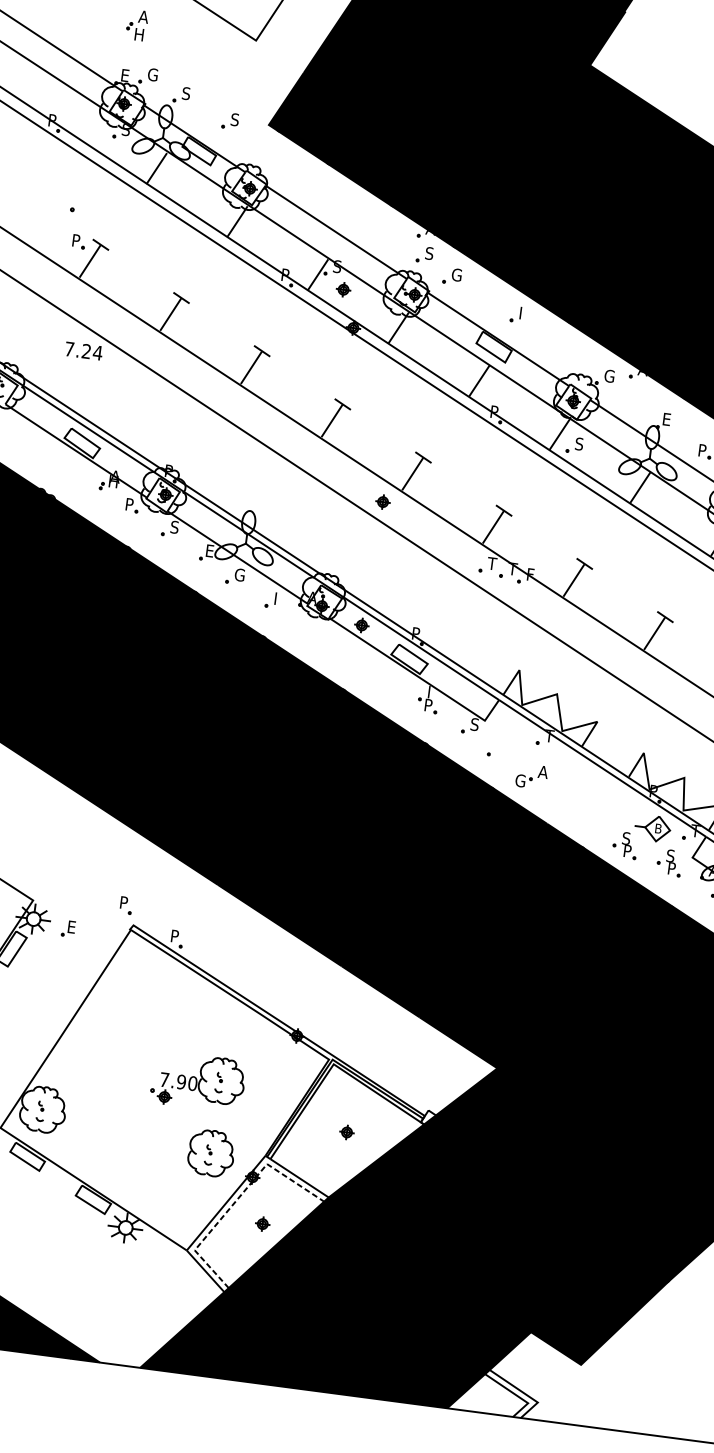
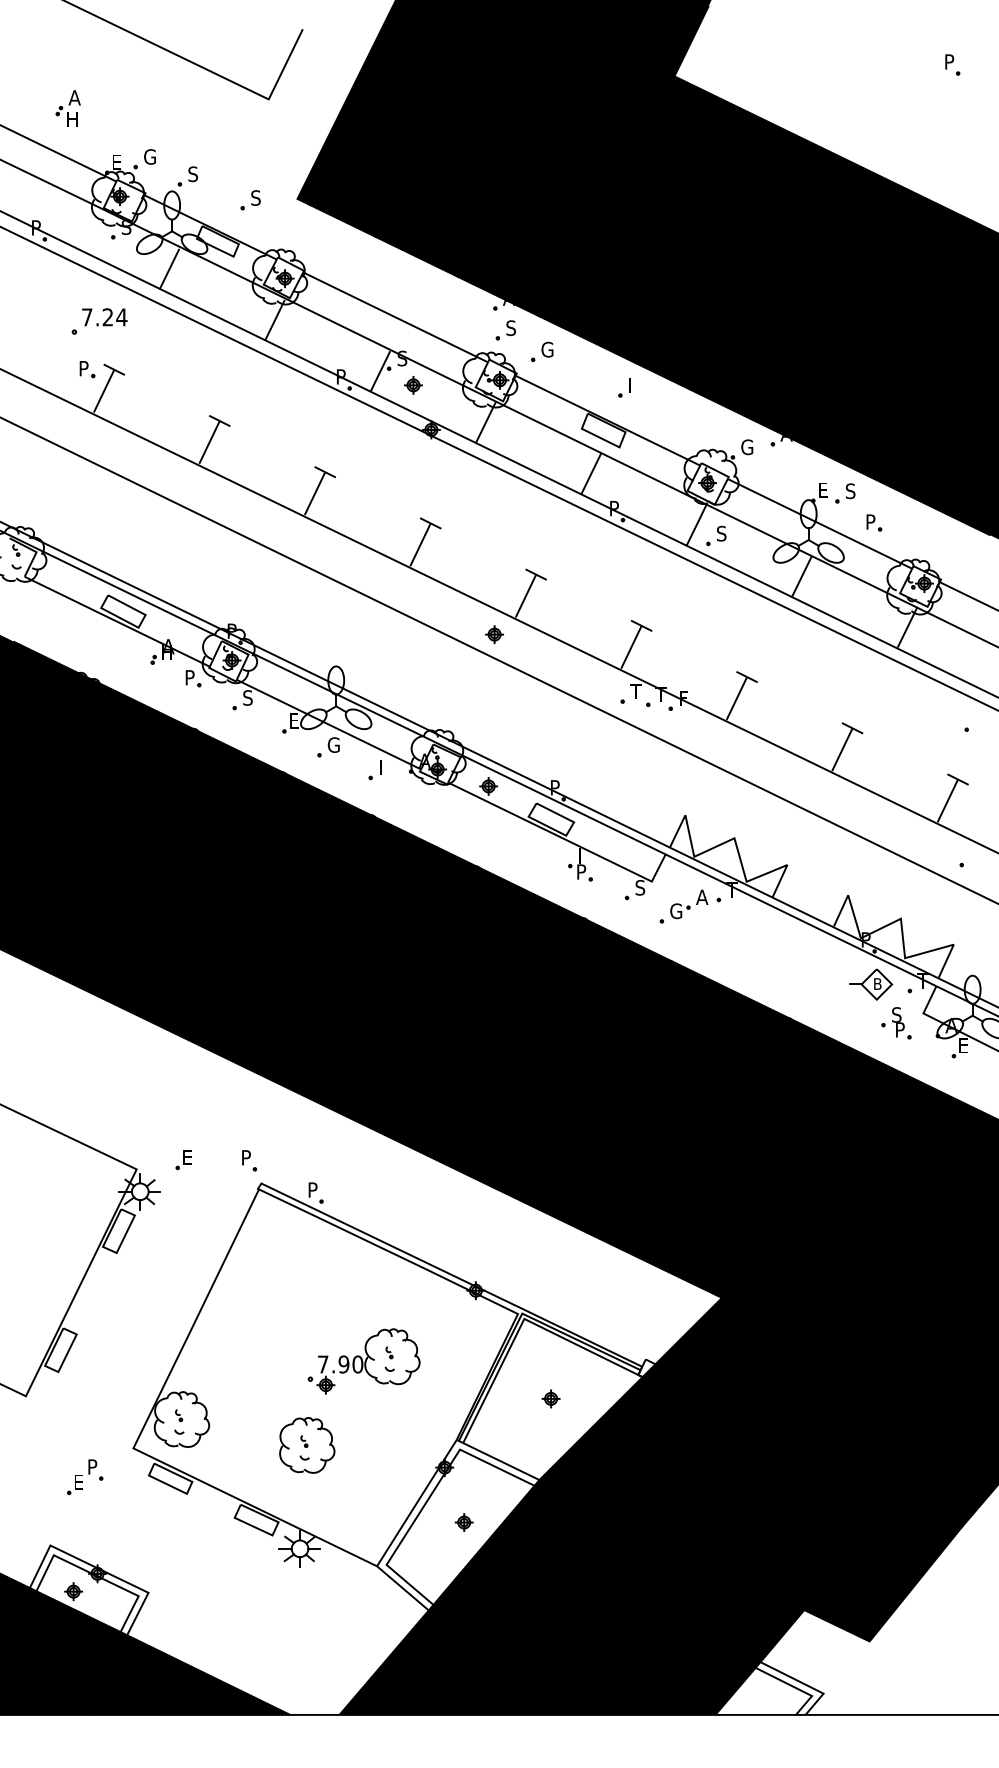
part: (136, 24) -> (67, 108), moved
text: (83, 351) -> (104, 317), moved
part: (684, 424) -> (845, 493), added
part: (532, 776) -> (689, 904), moved
part: (625, 845) -> (840, 1009), removed
part: (68, 929) -> (183, 1160), moved
part: (211, 1153) -> (307, 1445), moved
line: (236, 1200) -> (428, 1498), dashed -> solid

